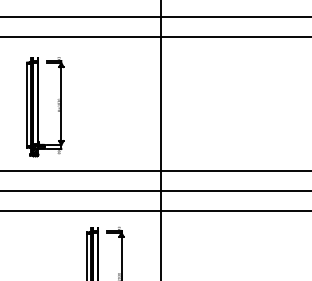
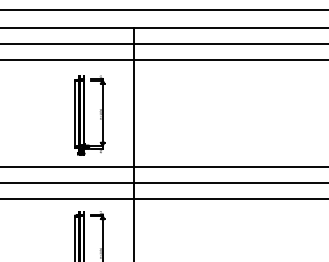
part: (44, 106) -> (89, 115), moved

